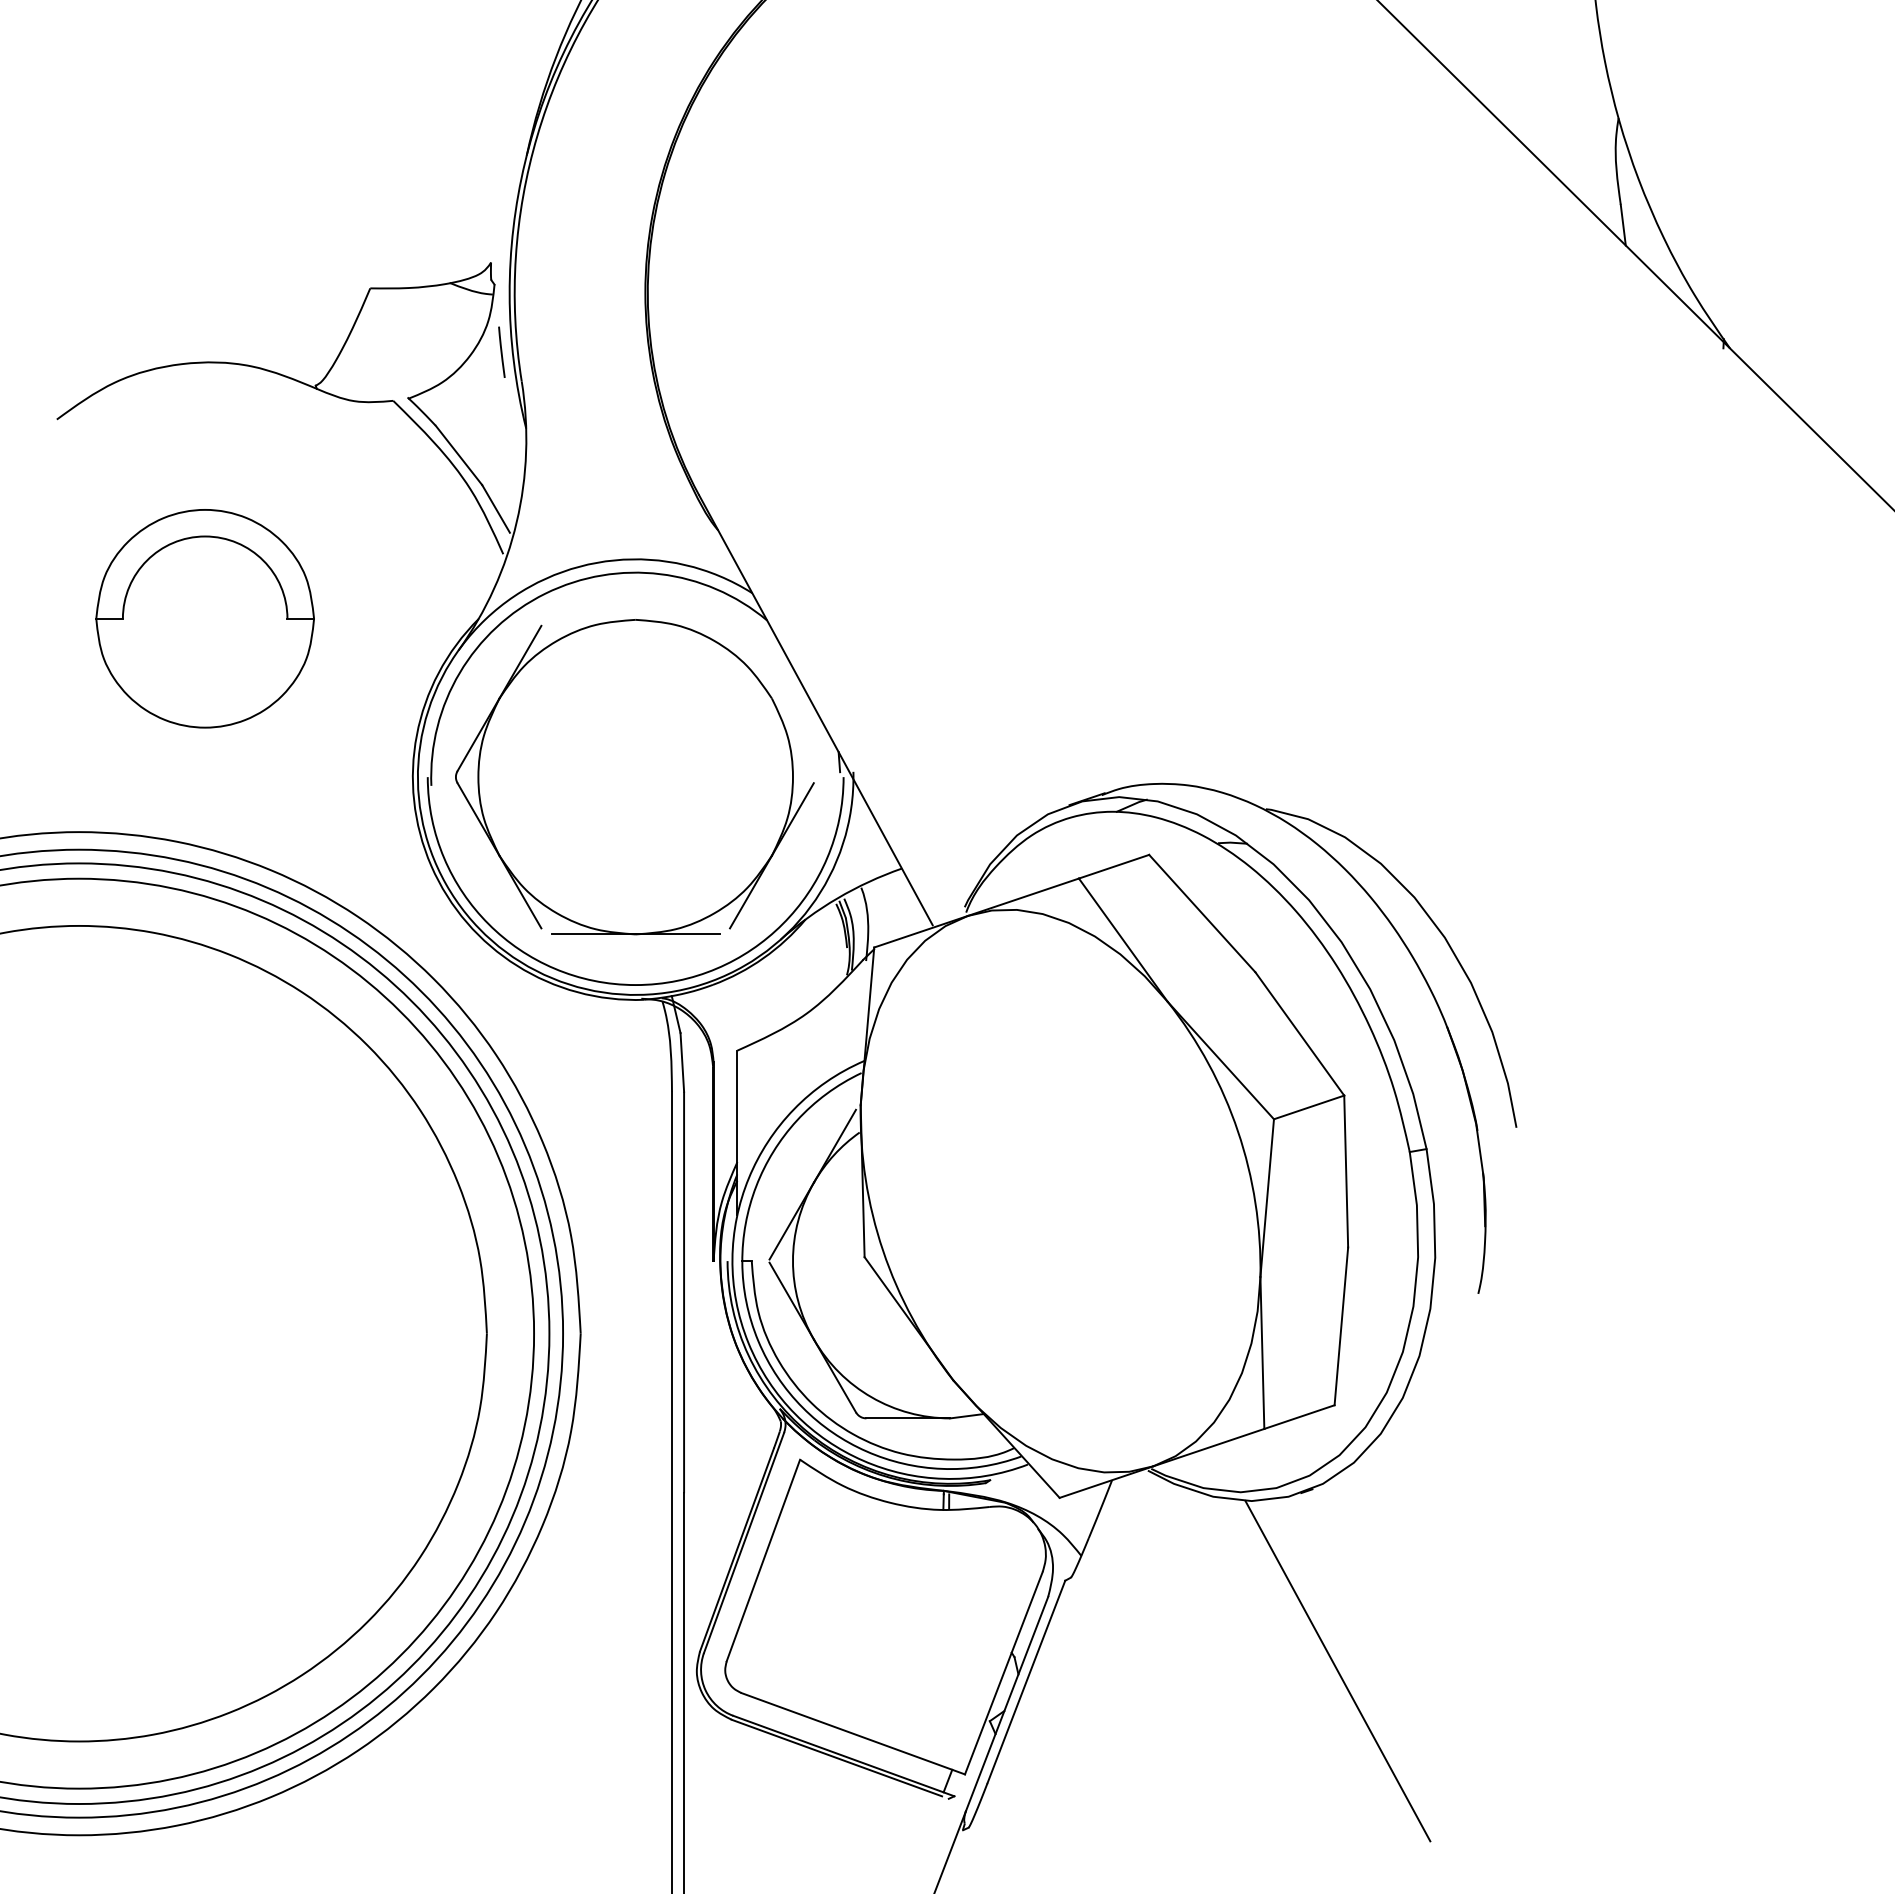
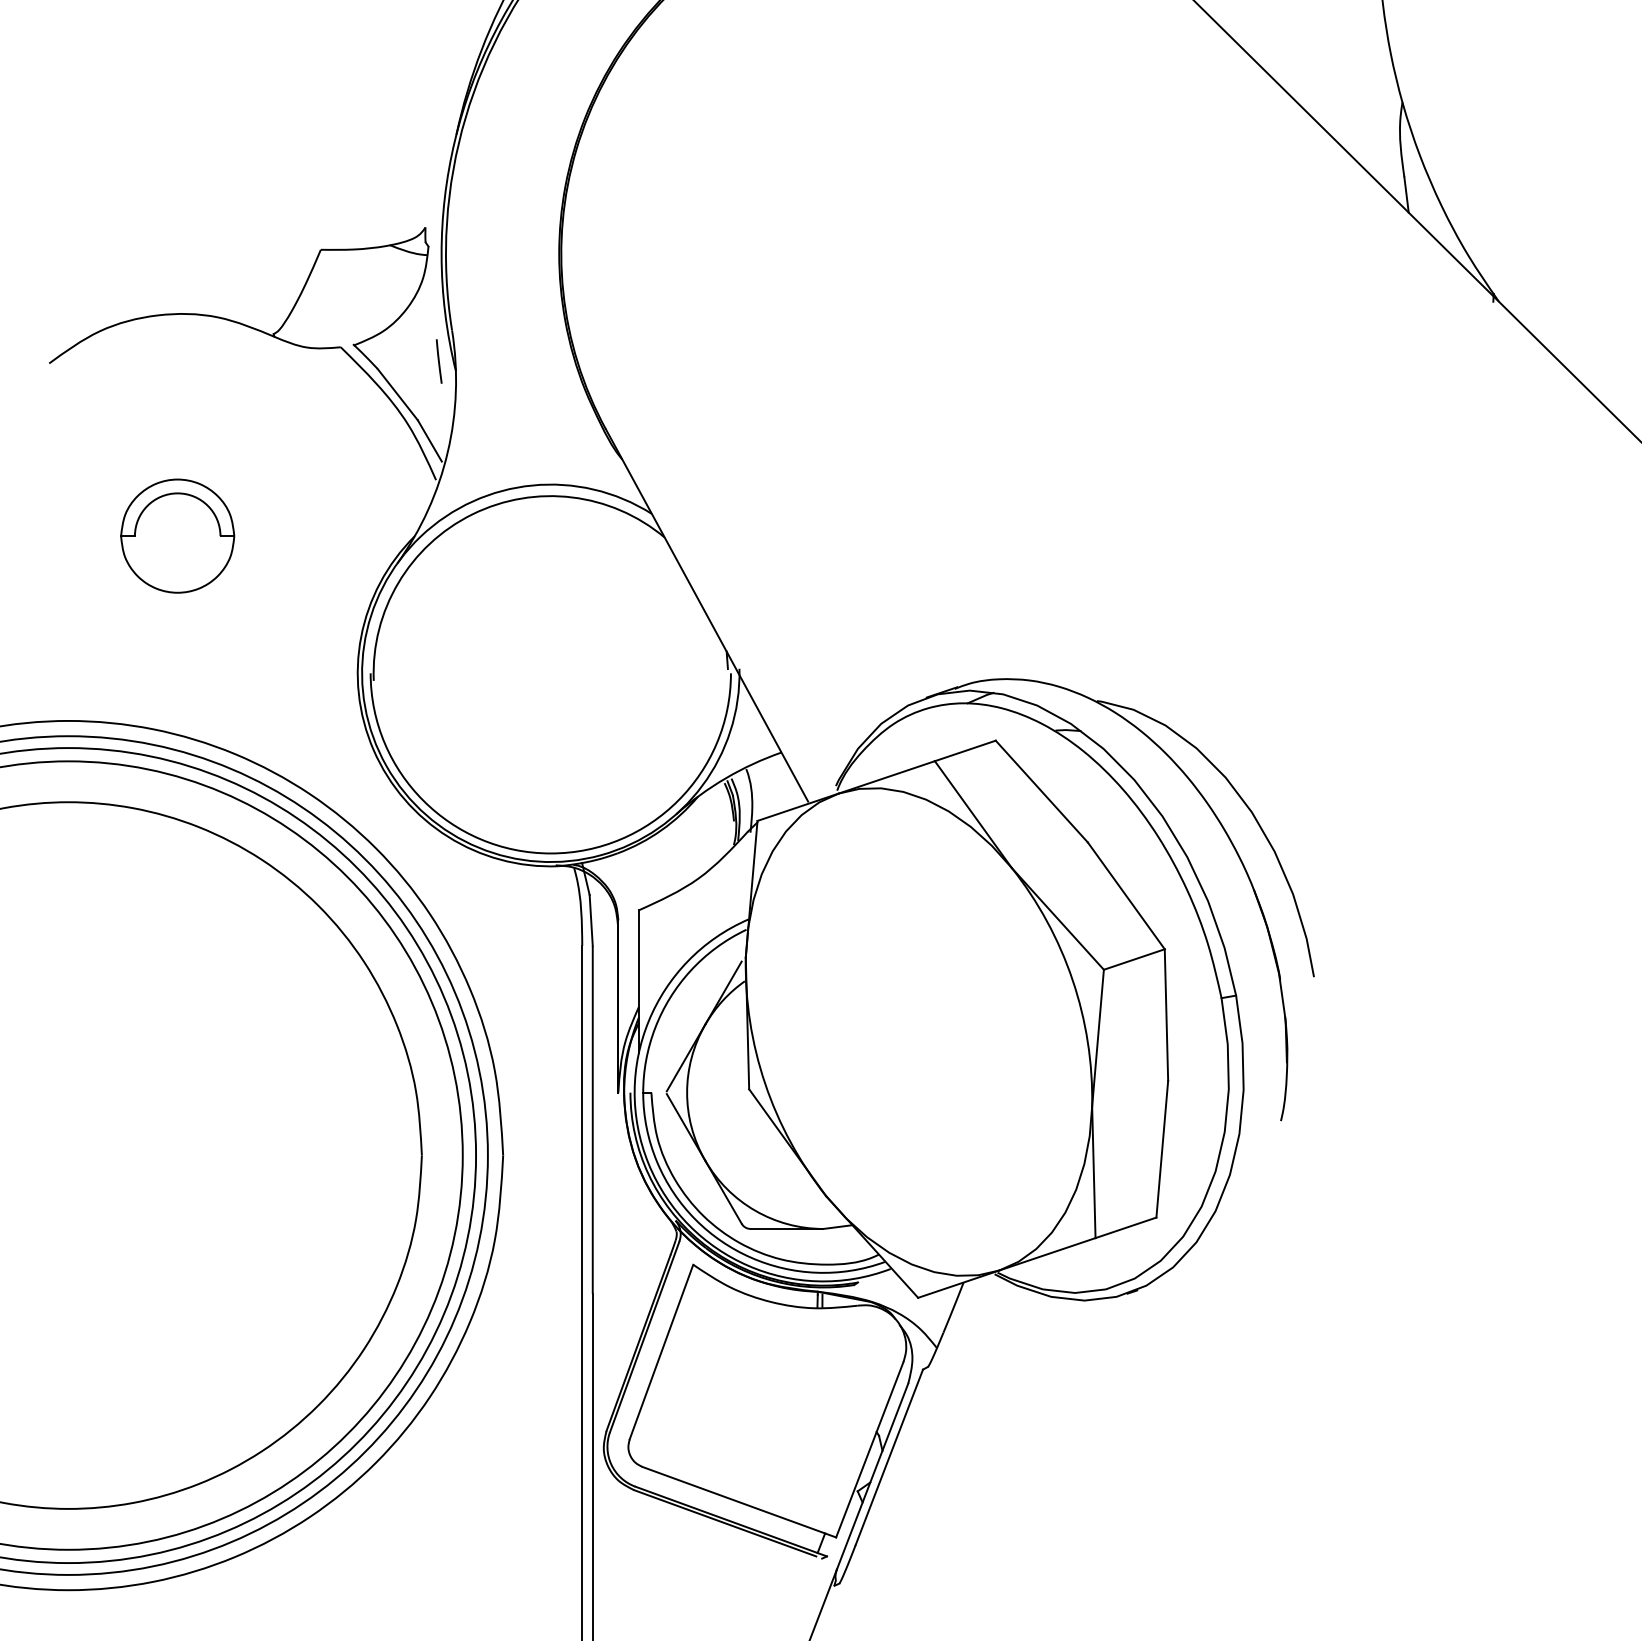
line: (501, 351) -> (438, 360), moved
part: (204, 618) -> (177, 535), size x0.6
part: (634, 777) -> (549, 673), removed
line: (1337, 1670) -> (1158, 1447), removed

